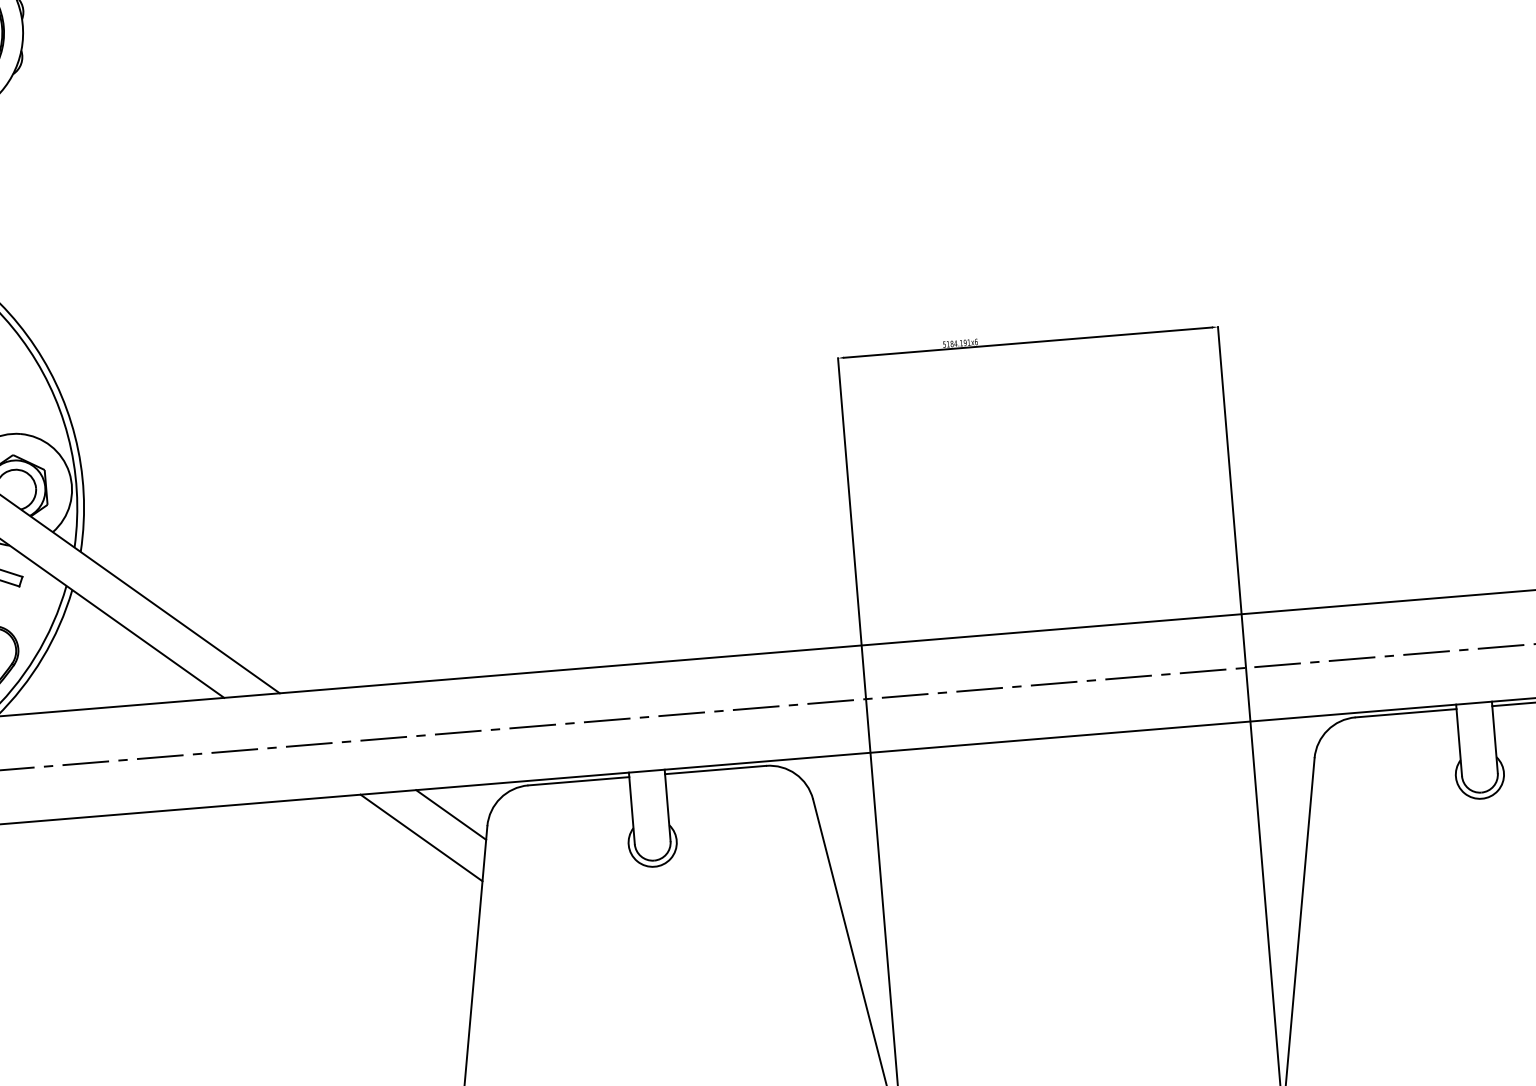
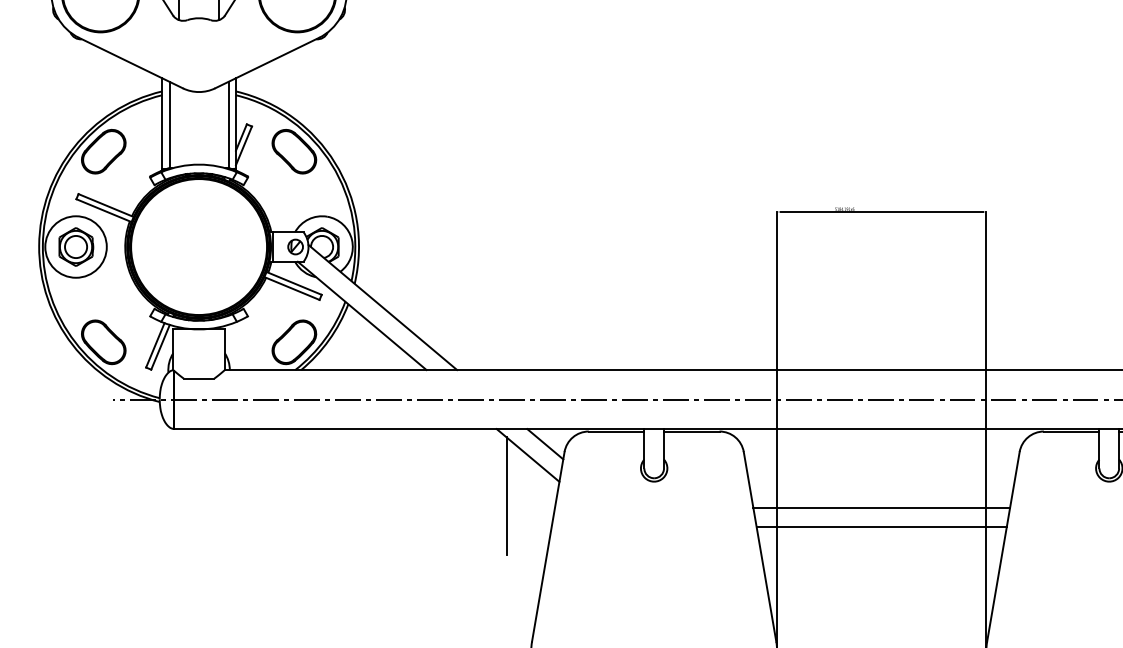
line: (1071, 879) -> (881, 507), added
line: (388, 913) -> (506, 495), added
line: (1074, 916) -> (881, 527), added

